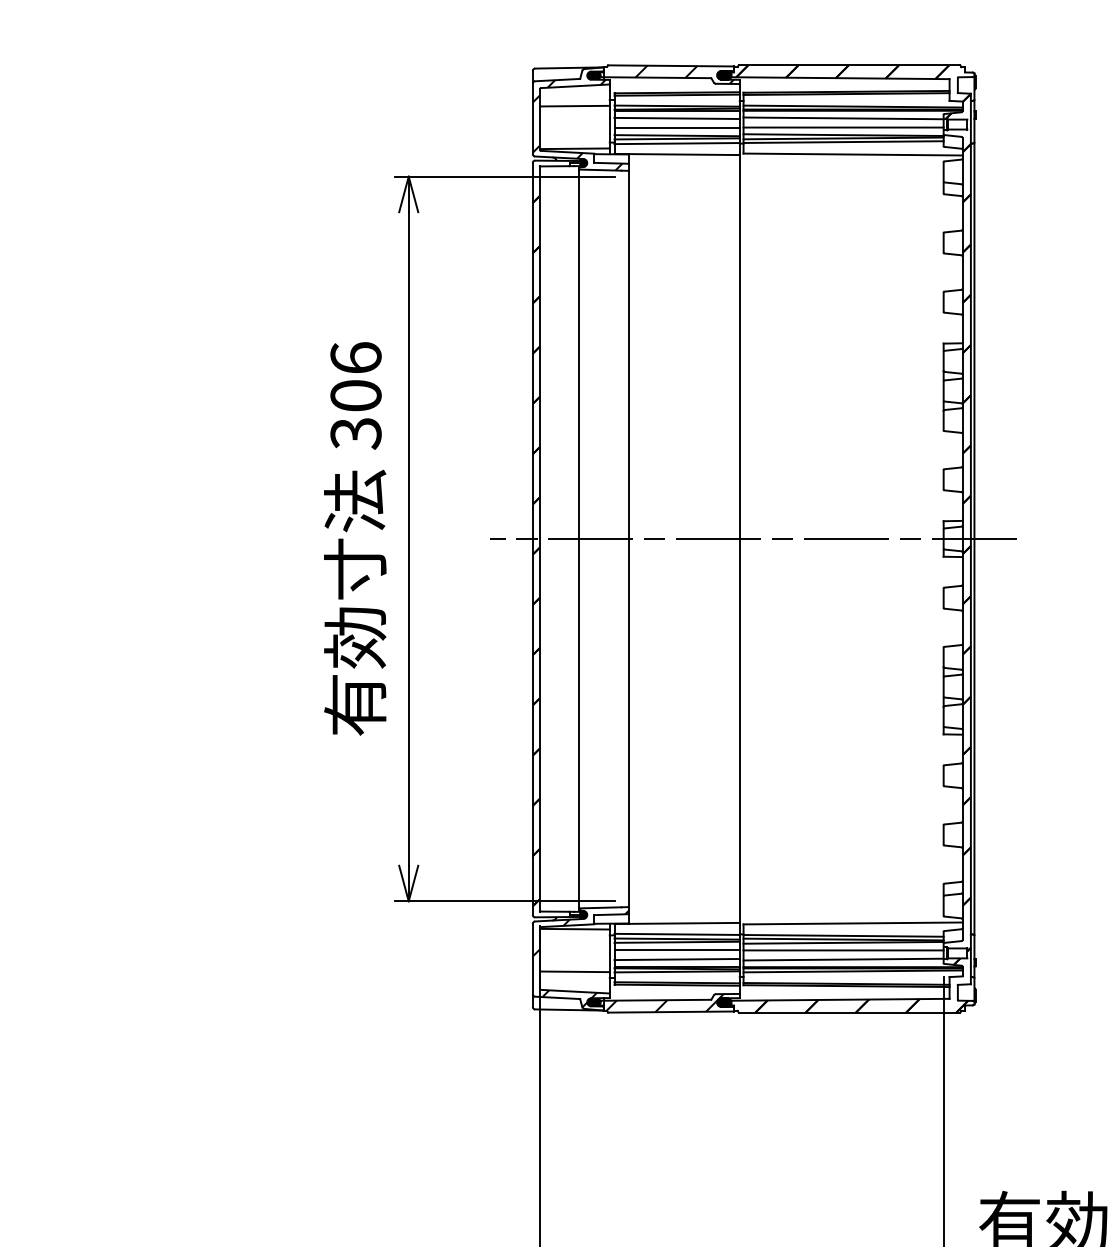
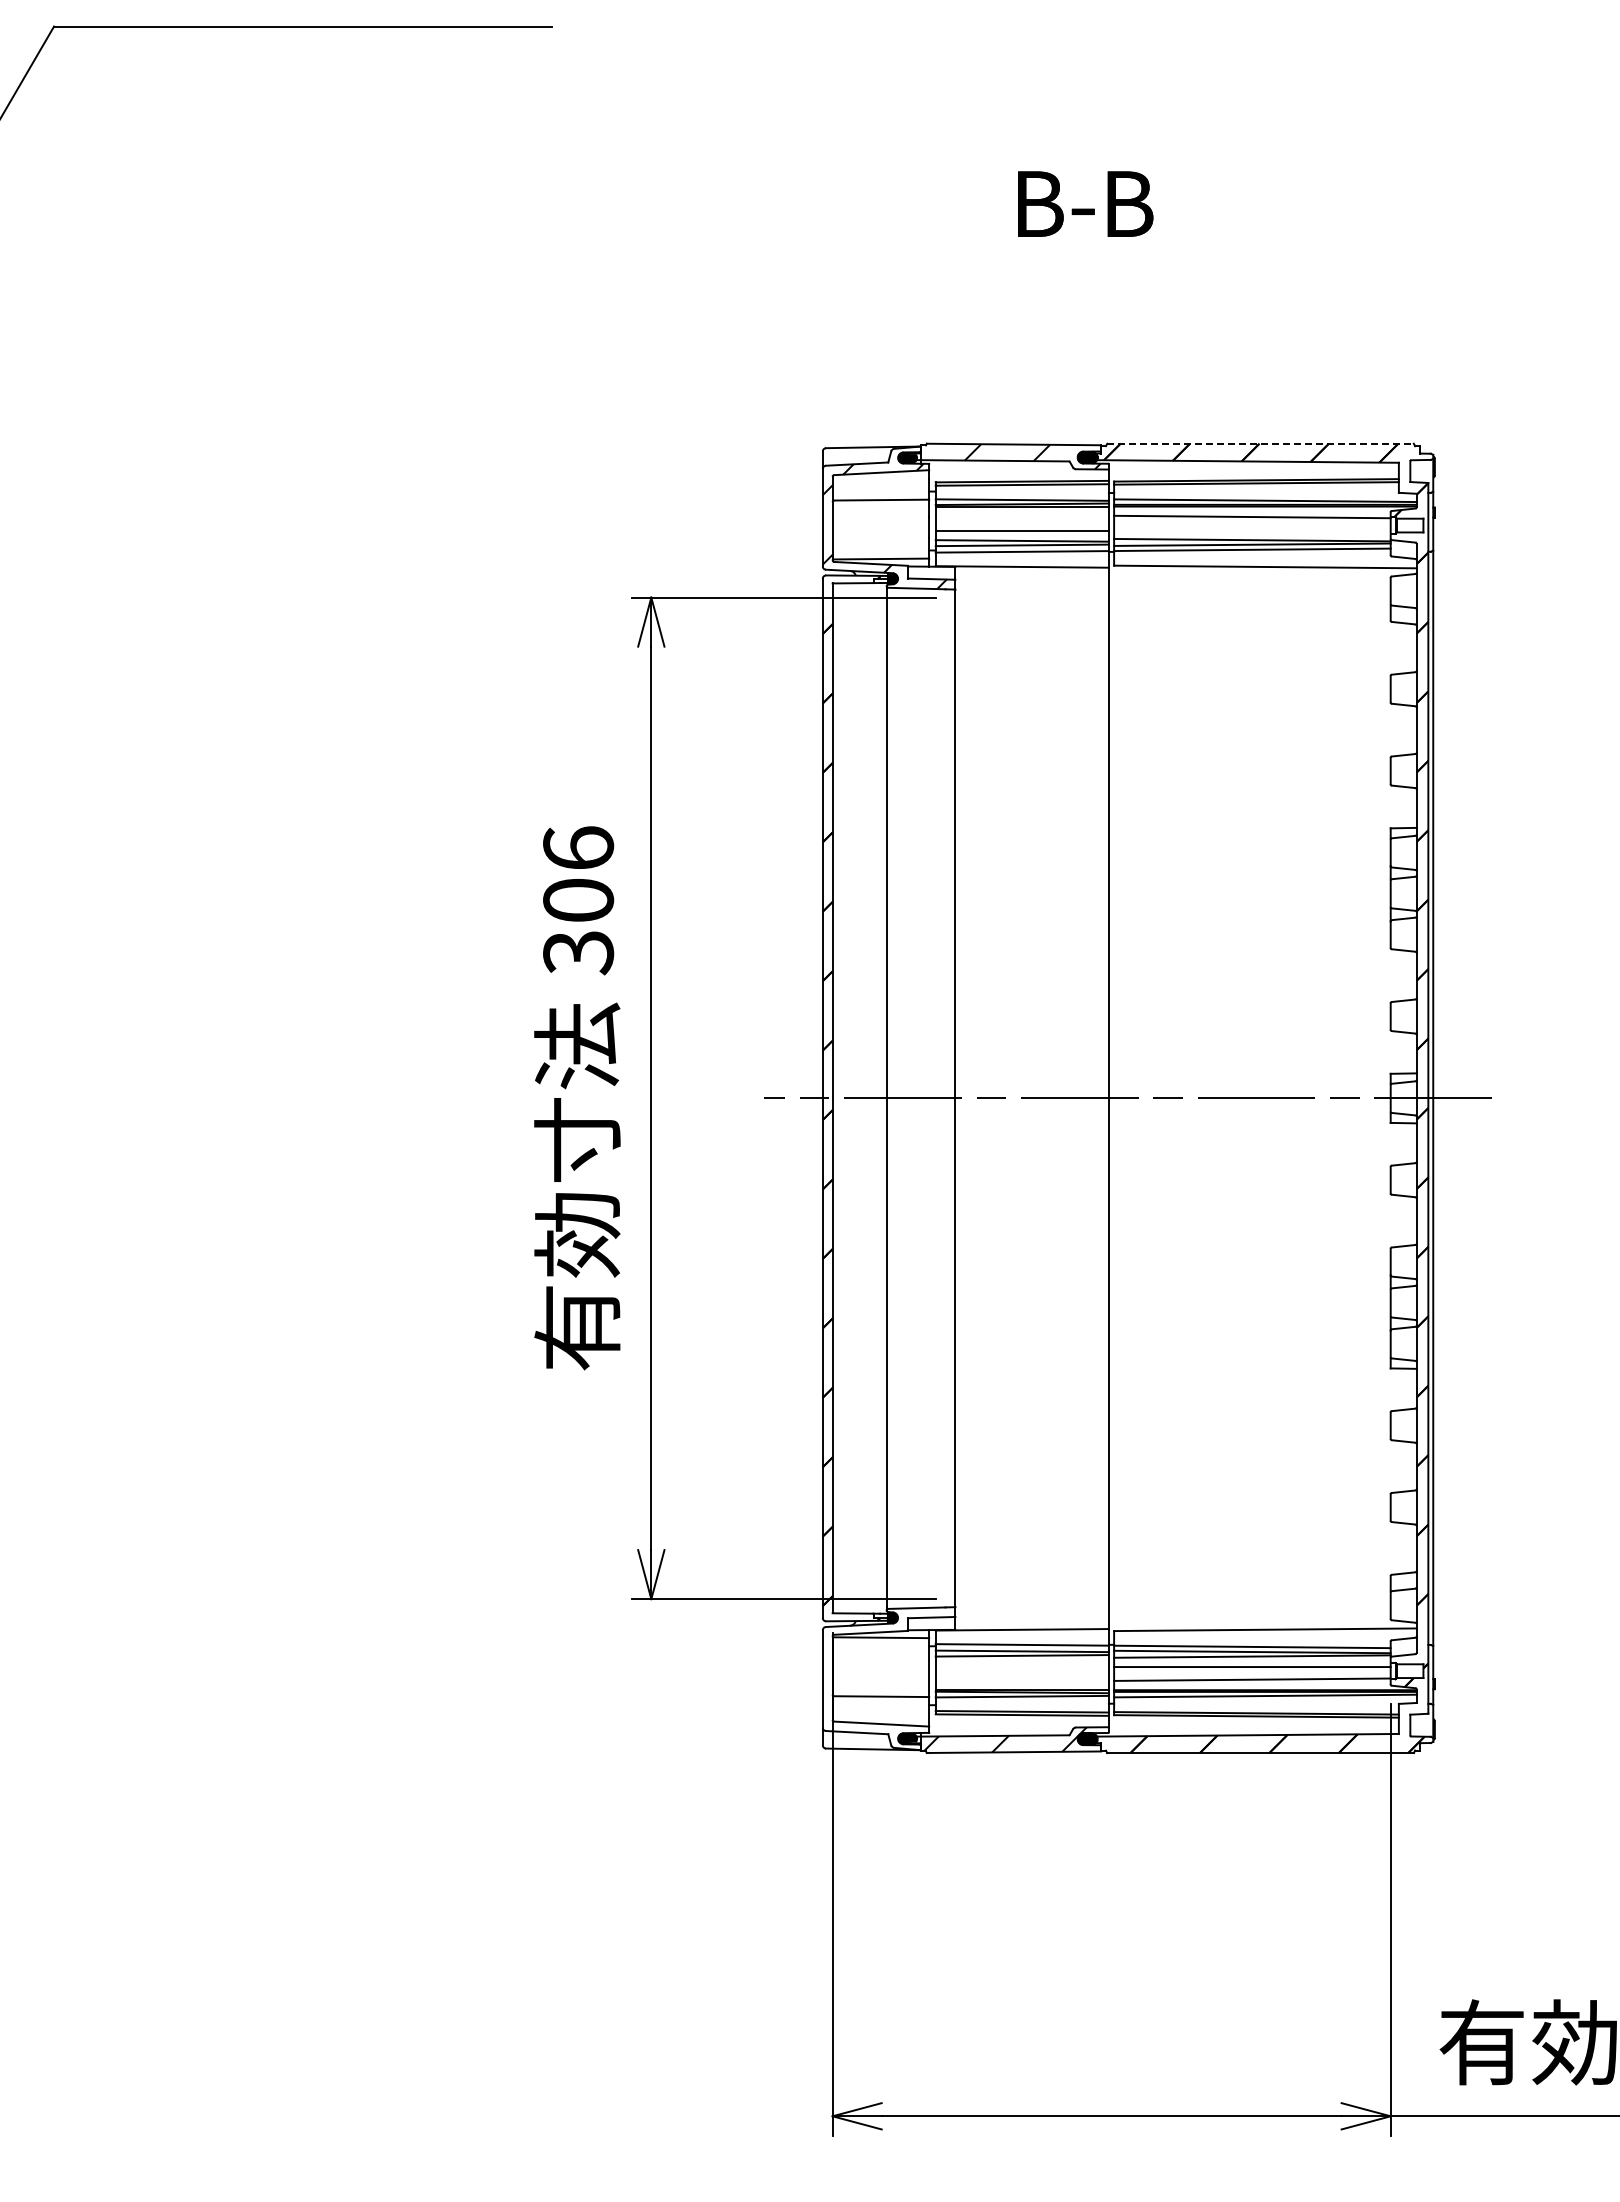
line: (850, 65) -> (1261, 443), solid -> dashed
line: (676, 118) -> (1021, 516), removed
line: (843, 127) -> (1252, 529), removed
line: (676, 949) -> (1021, 1665), removed
hatch: (580, 957) -> (888, 1676), removed
line: (676, 959) -> (1021, 1679), removed

